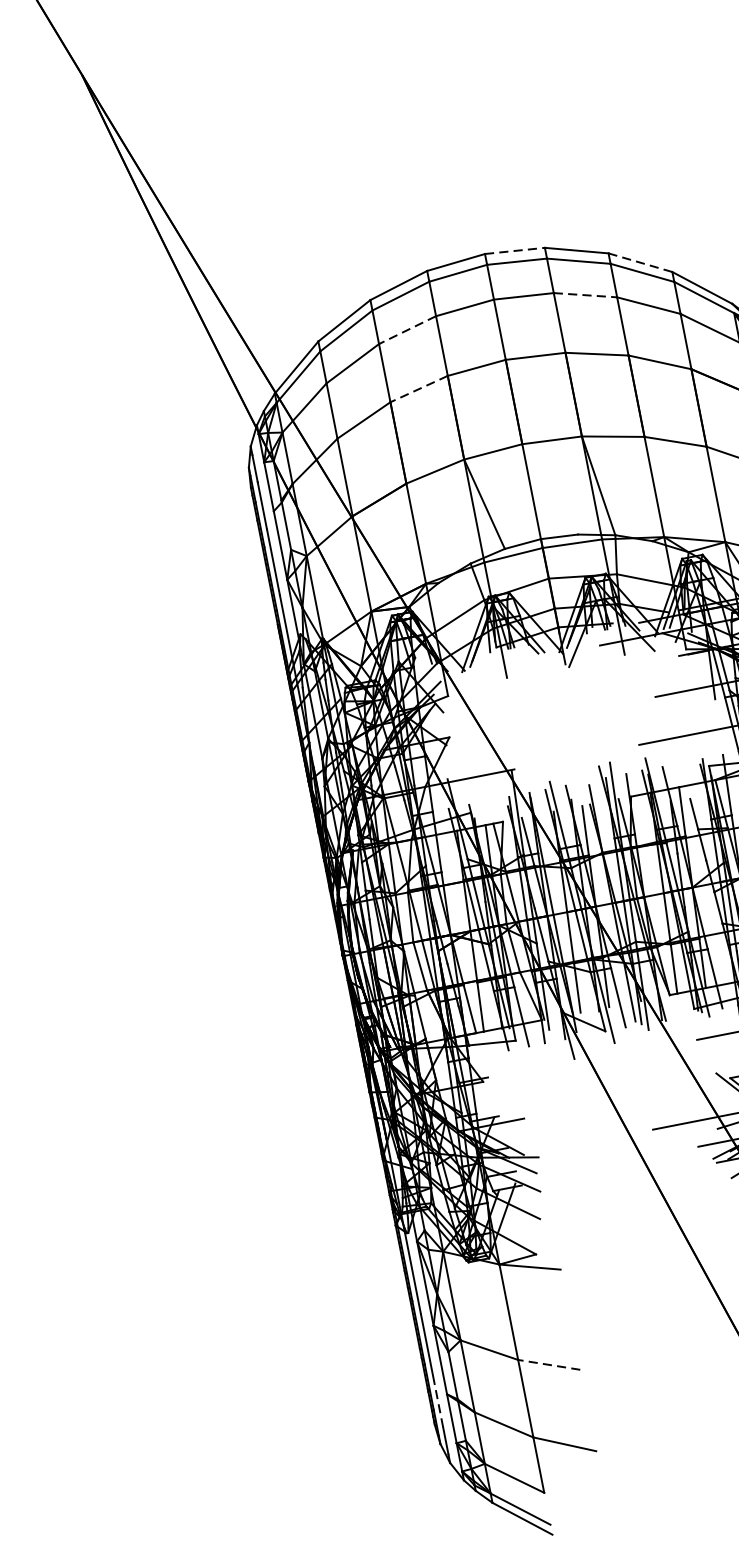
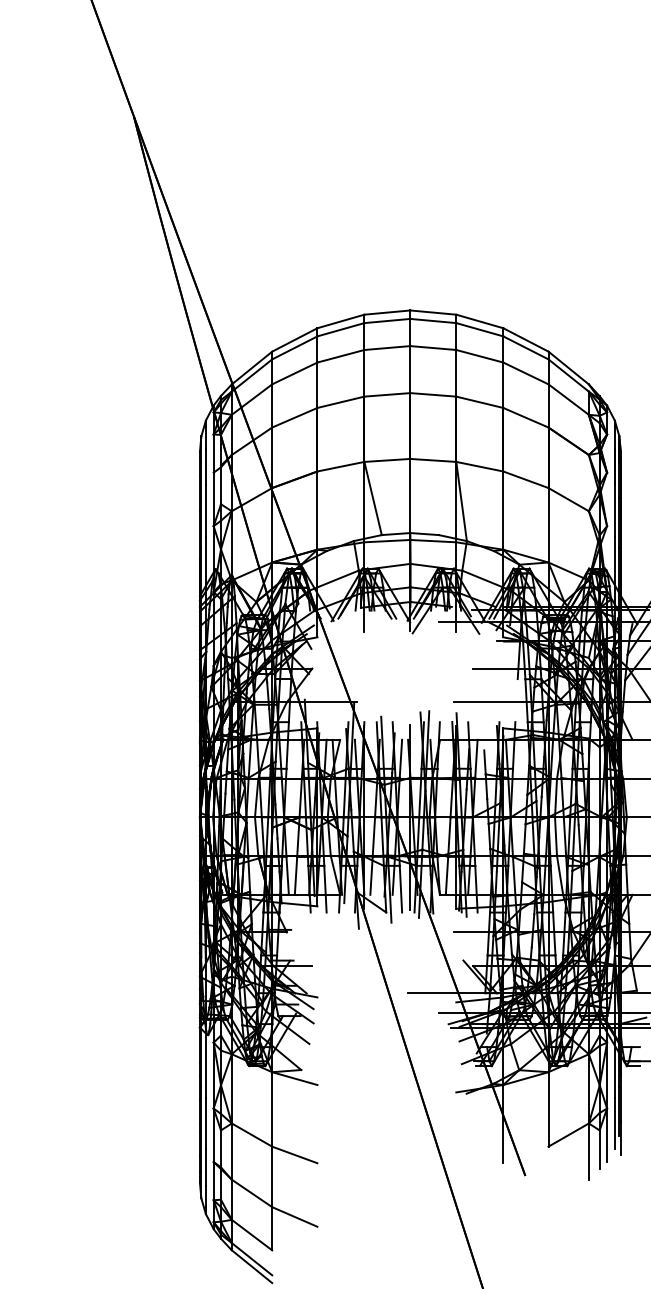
line: (515, 250) -> (433, 312), dashed -> solid
line: (639, 262) -> (525, 339), dashed -> solid
line: (586, 295) -> (480, 356), dashed -> solid
line: (407, 330) -> (340, 356), dashed -> solid
line: (418, 389) -> (340, 402), dashed -> solid
line: (548, 1364) -> (294, 1154), dashed -> solid
line: (437, 1403) -> (205, 1167), dashed -> solid

